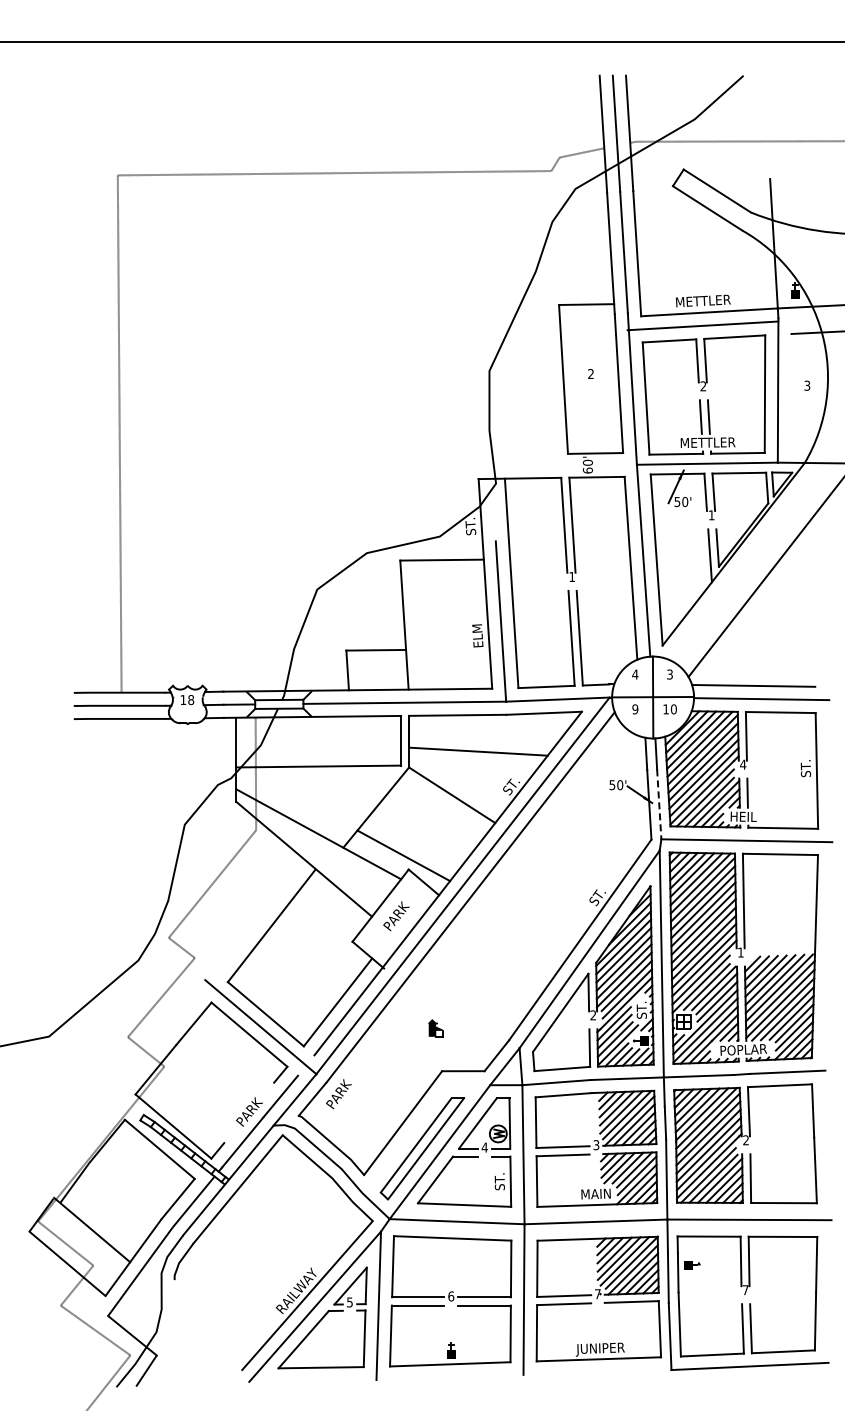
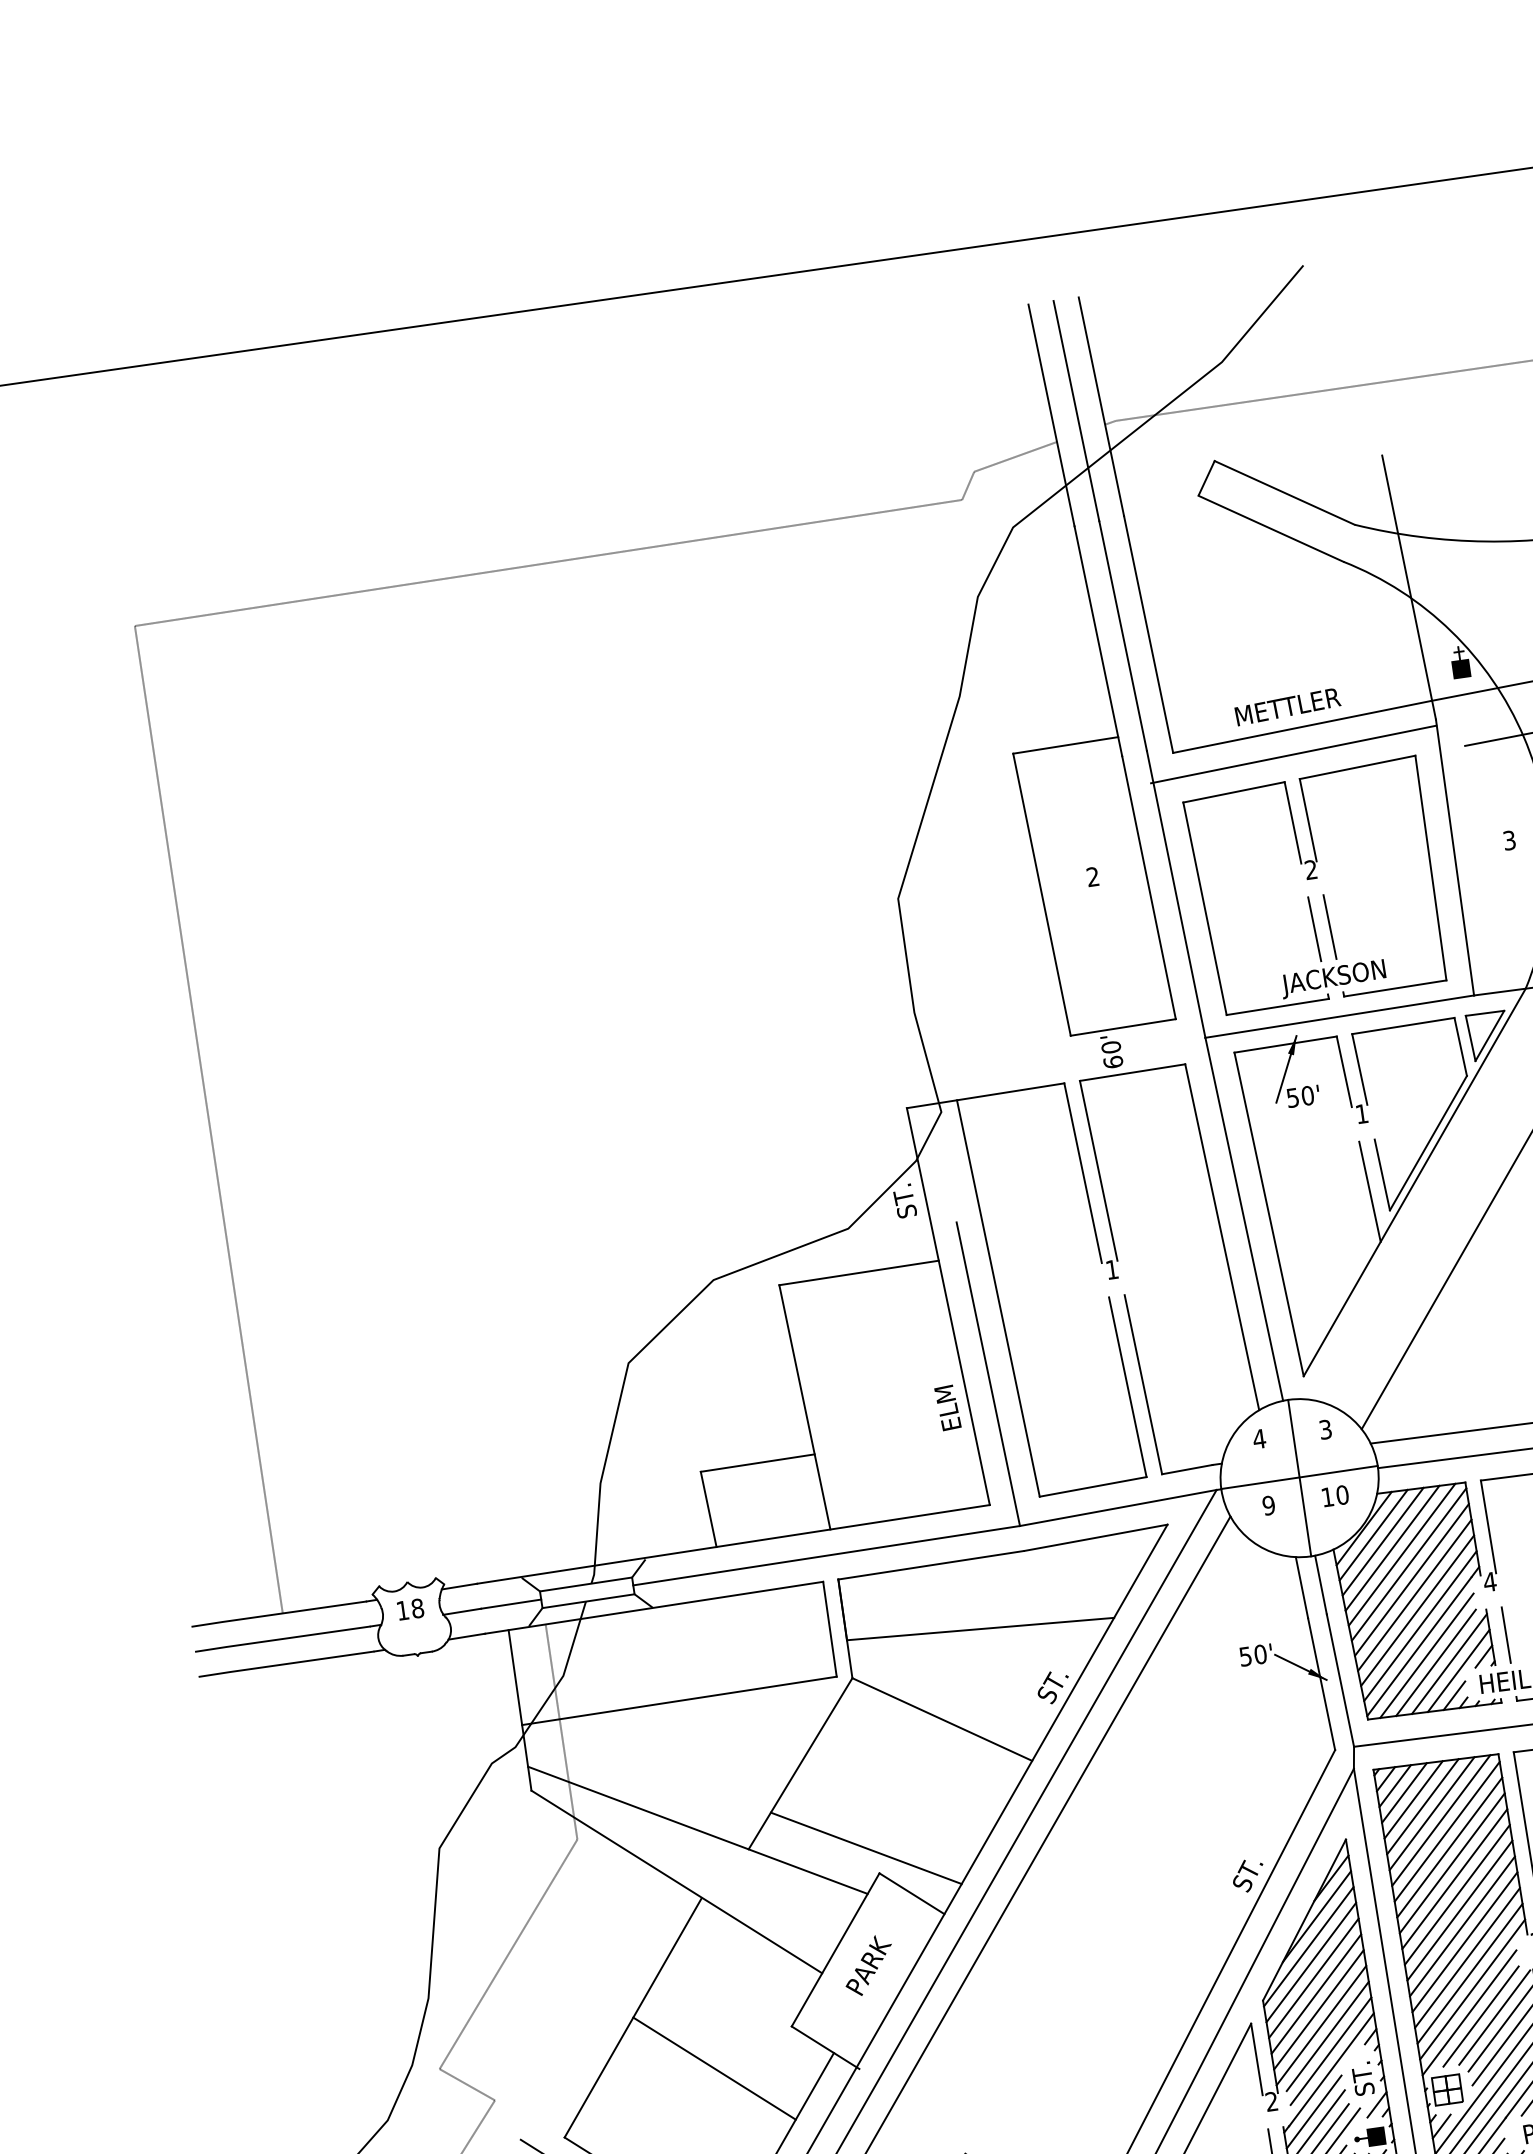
text: (707, 443) -> (1334, 977), METTLER -> JACKSON
line: (659, 804) -> (1340, 1680), dashed -> solid
line: (309, 957) -> (713, 2068), added

